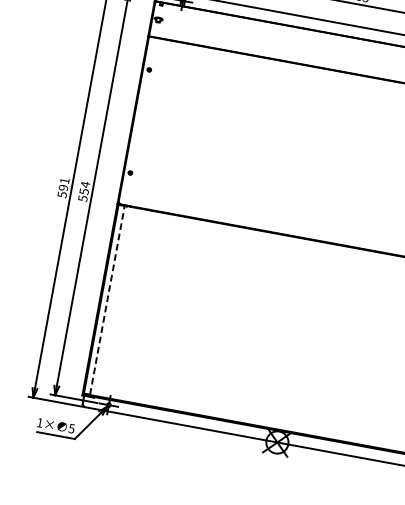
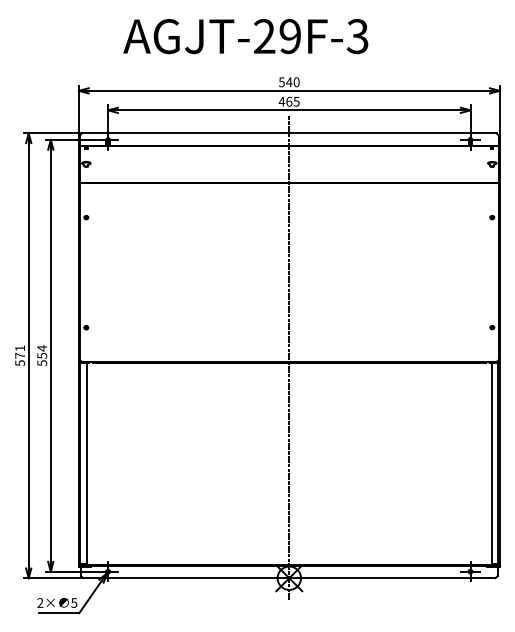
text: (63, 187) -> (20, 355), 591 -> 571
line: (315, 235) -> (289, 357), added
line: (107, 300) -> (86, 463), dashed -> solid
text: (40, 422) -> (40, 602), 1× -> 2×

